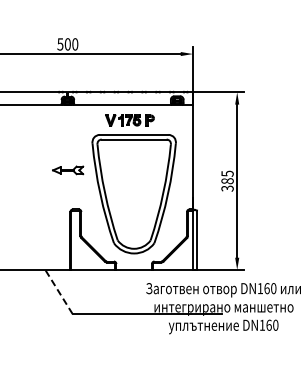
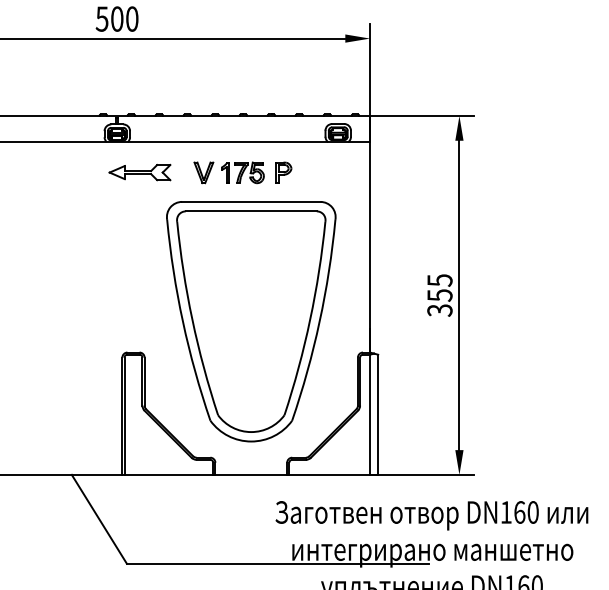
part: (68, 170) -> (140, 172), moved
text: (227, 181) -> (439, 296), 385 -> 355
line: (59, 292) -> (100, 520), dashed -> solid

